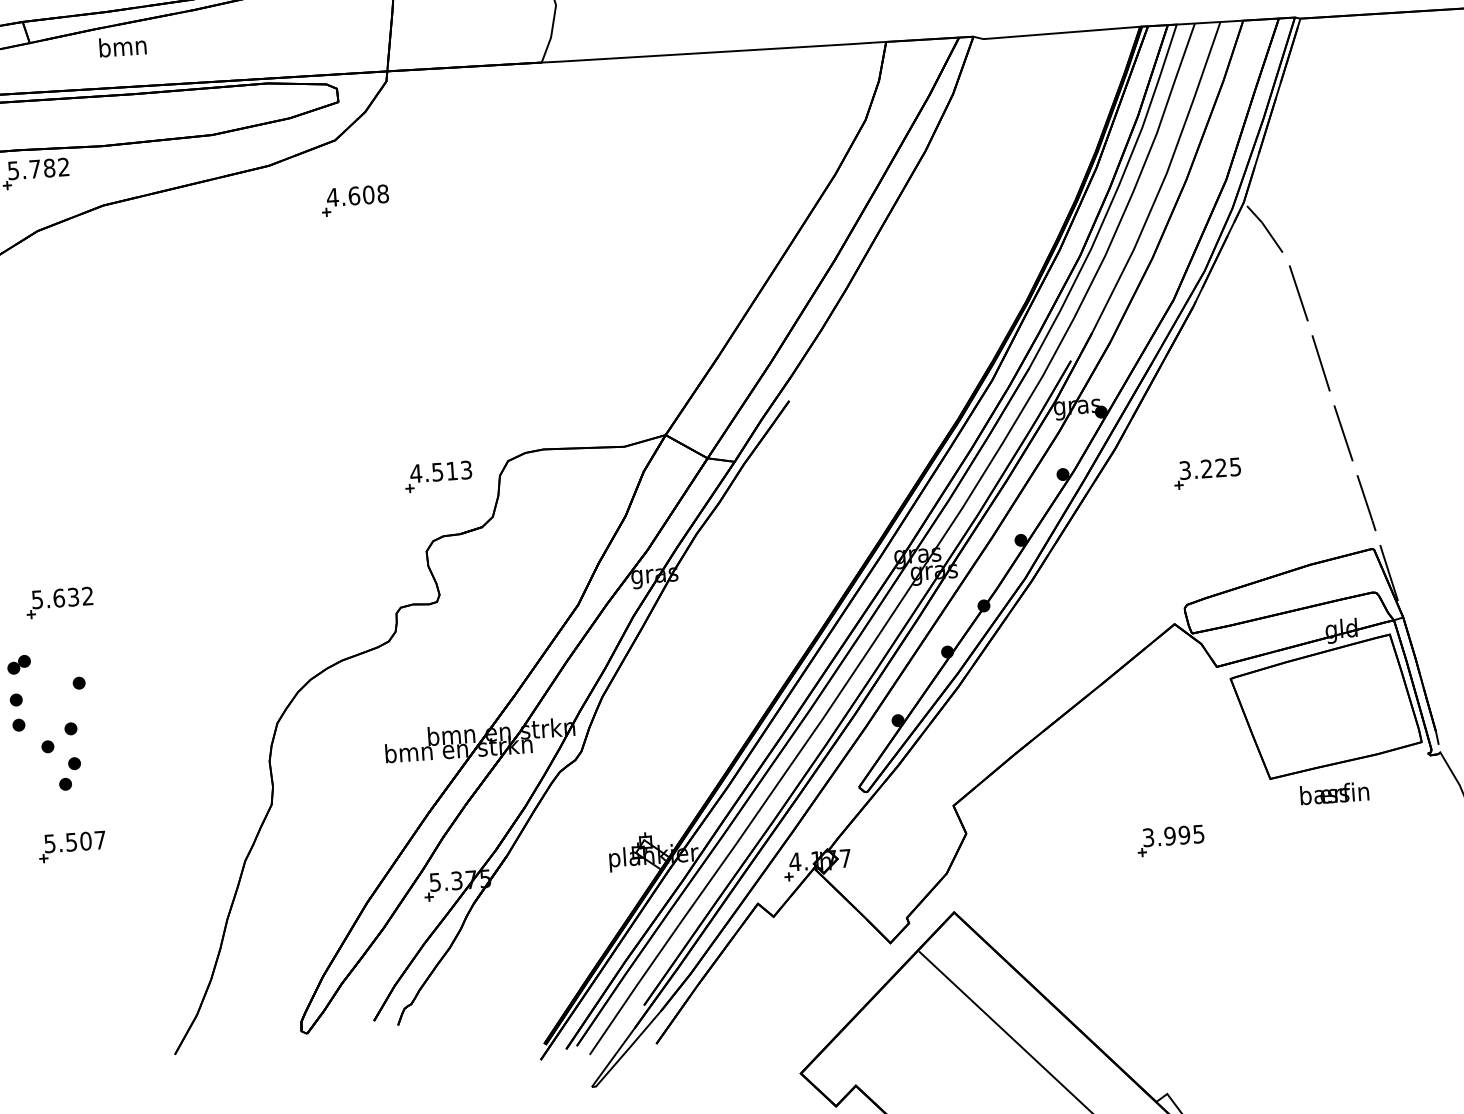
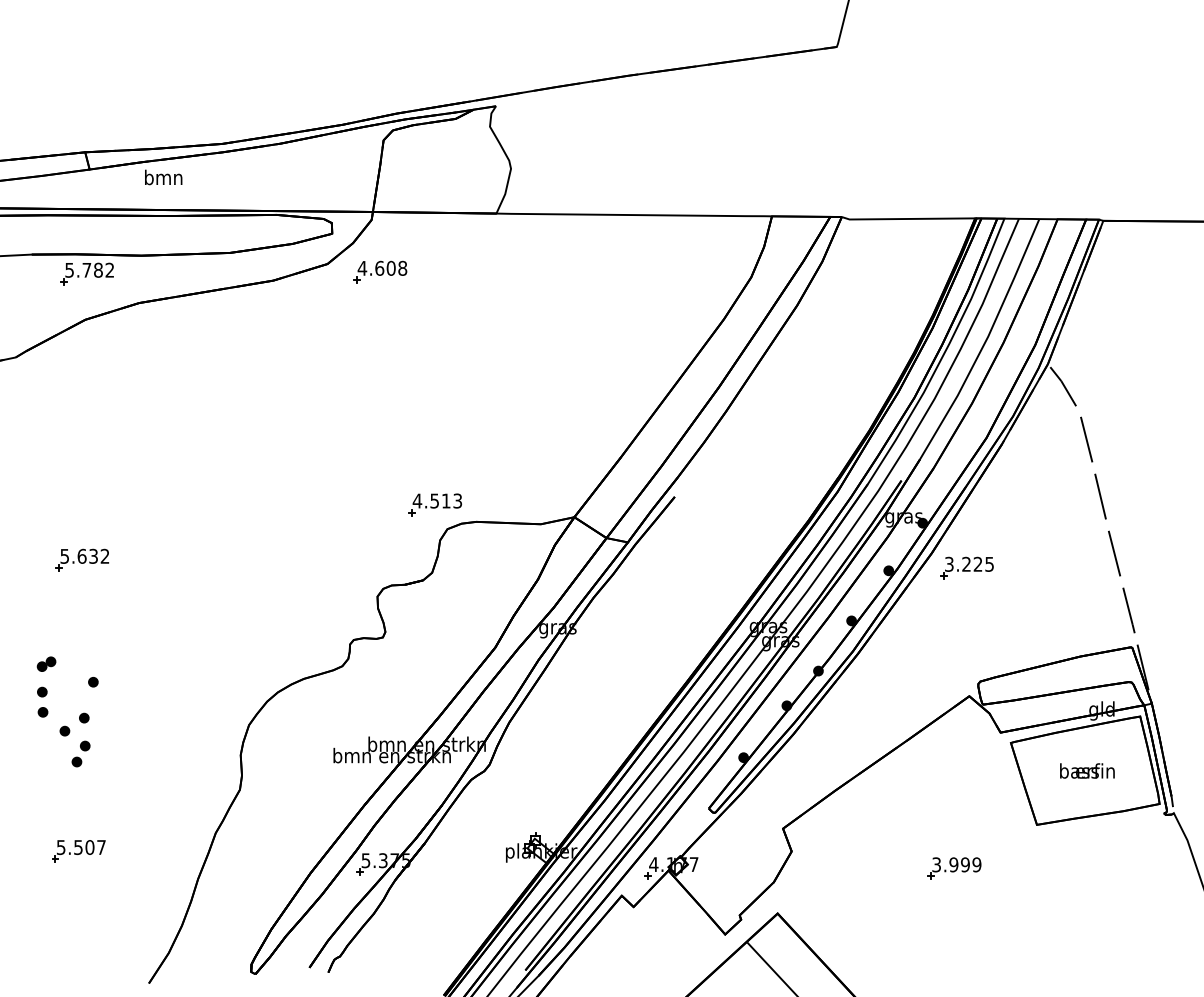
part: (355, 199) -> (380, 271), moved
part: (1206, 472) -> (966, 567), moved
part: (437, 476) -> (434, 504), moved
part: (58, 602) -> (81, 559), moved
text: (1334, 792) -> (1087, 770), moved
text: (1198, 833) -> (976, 864), 3.995 -> 3.999
part: (71, 847) -> (78, 851), moved

